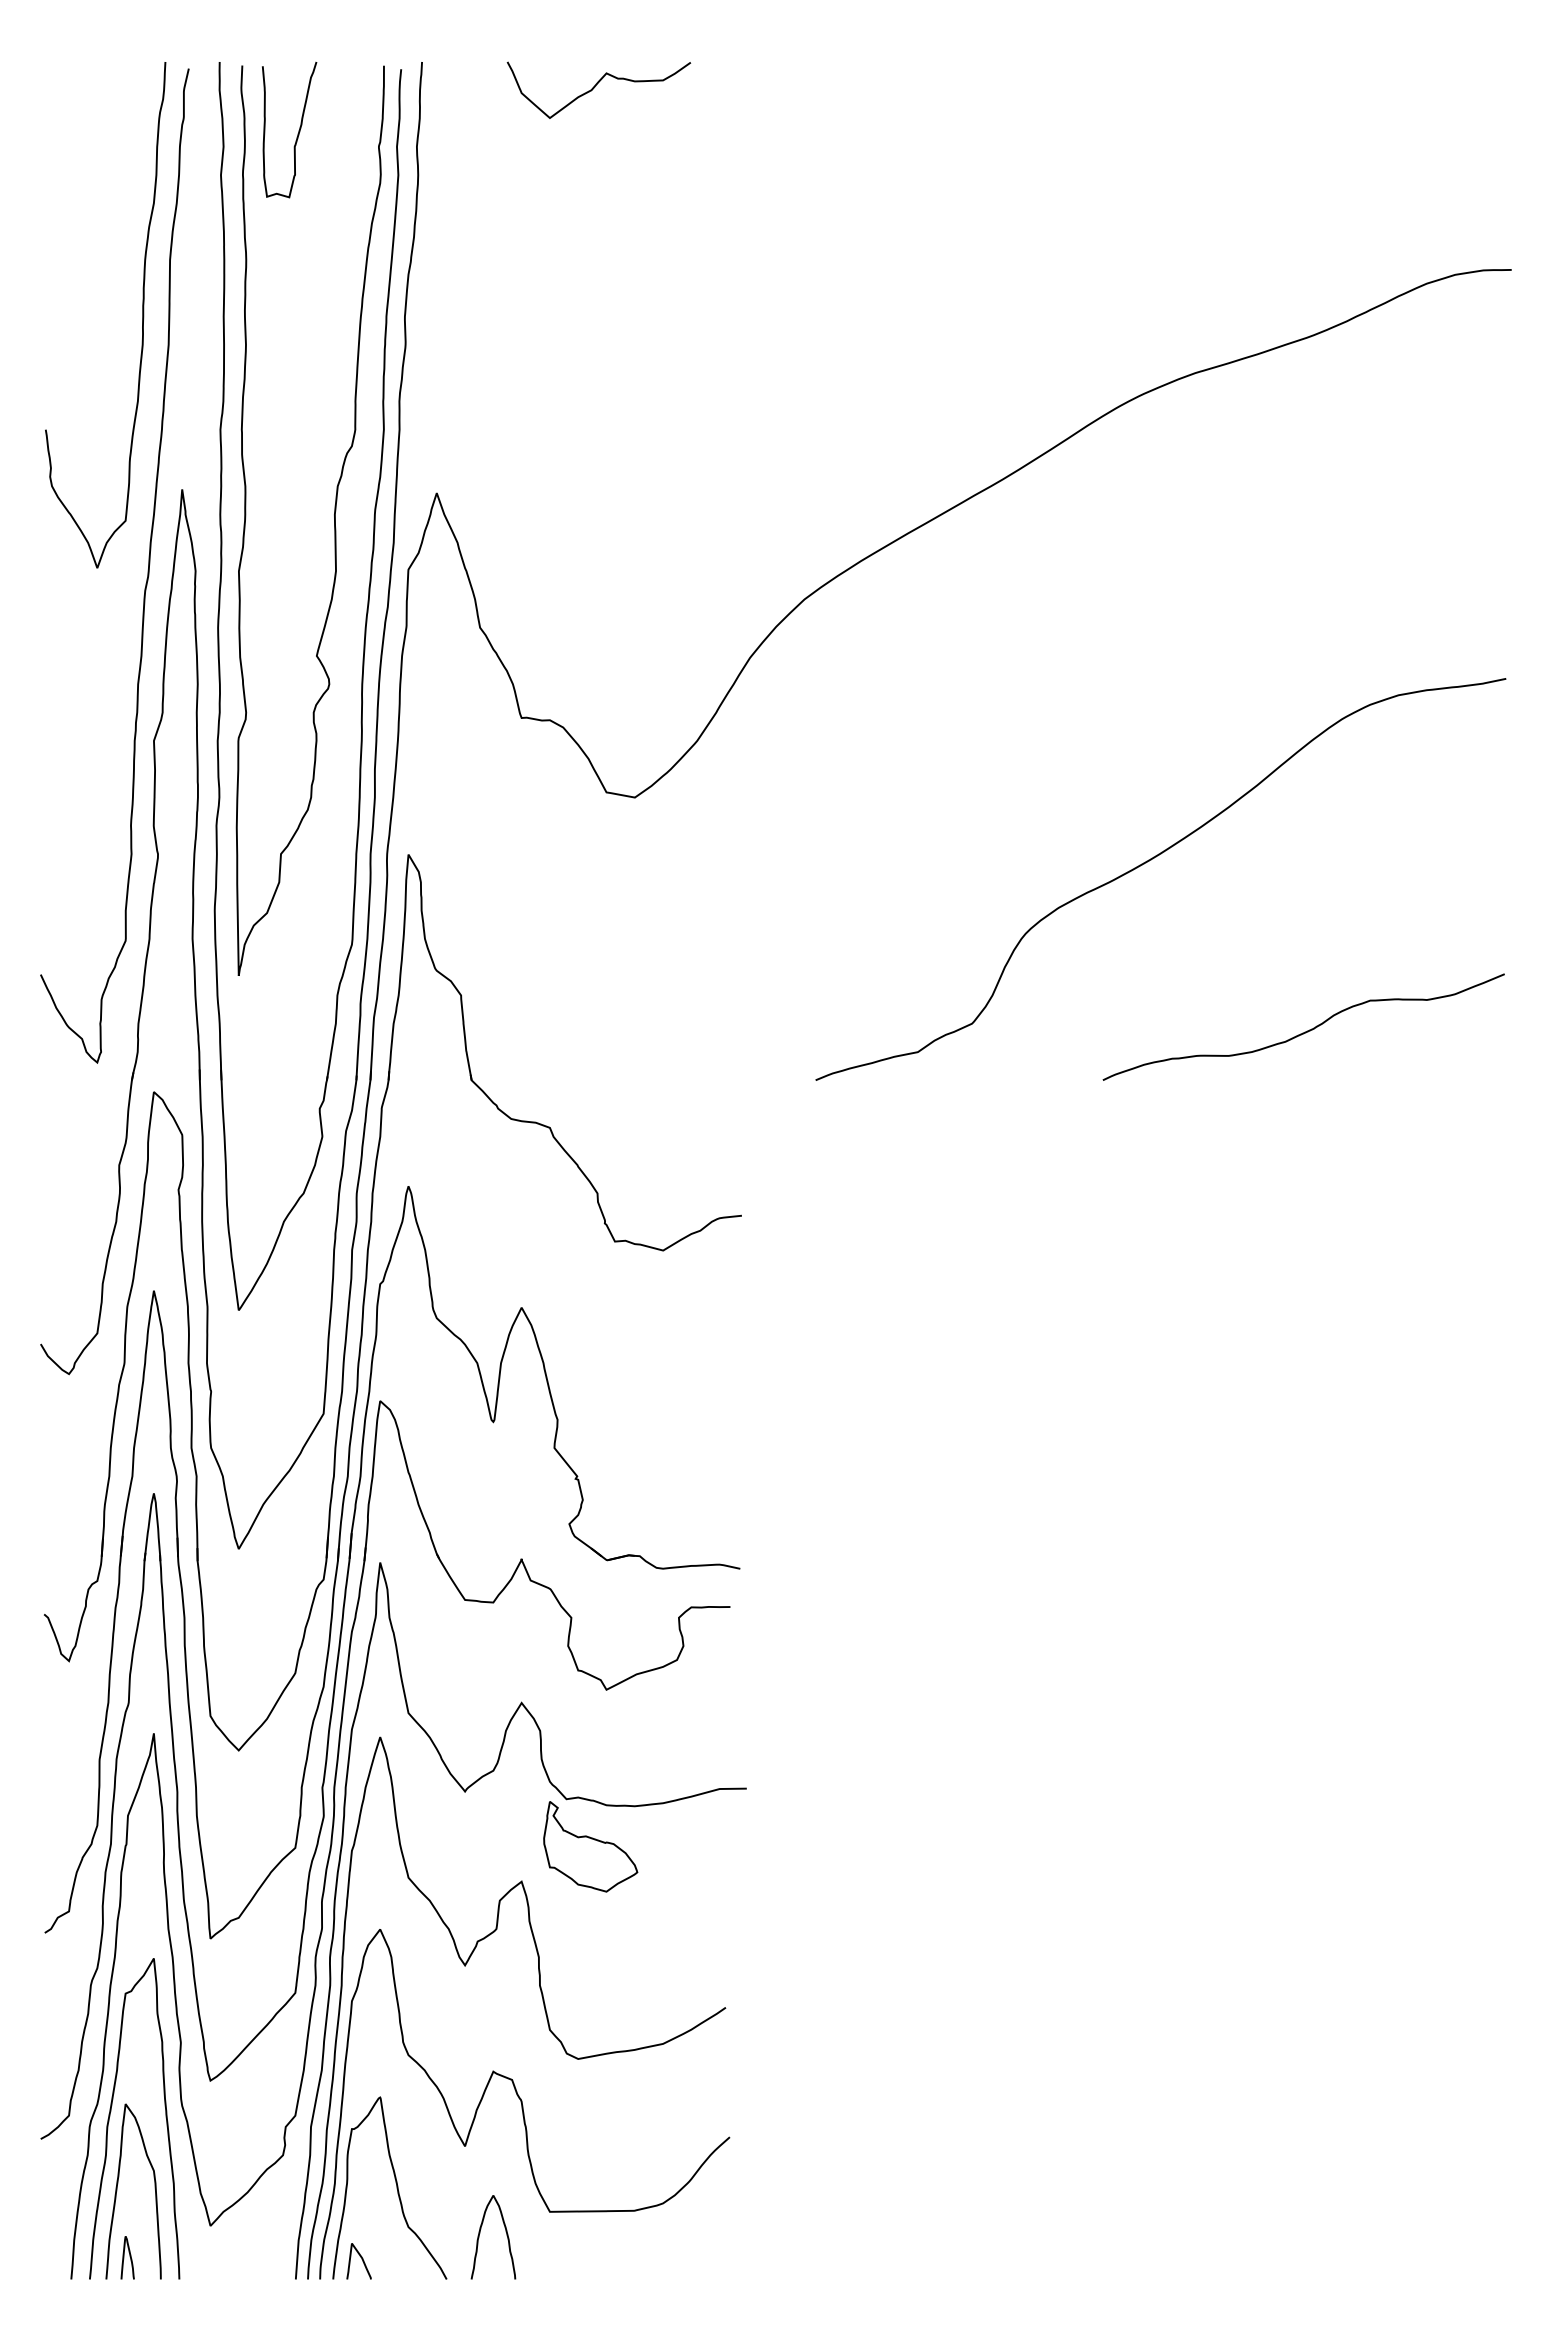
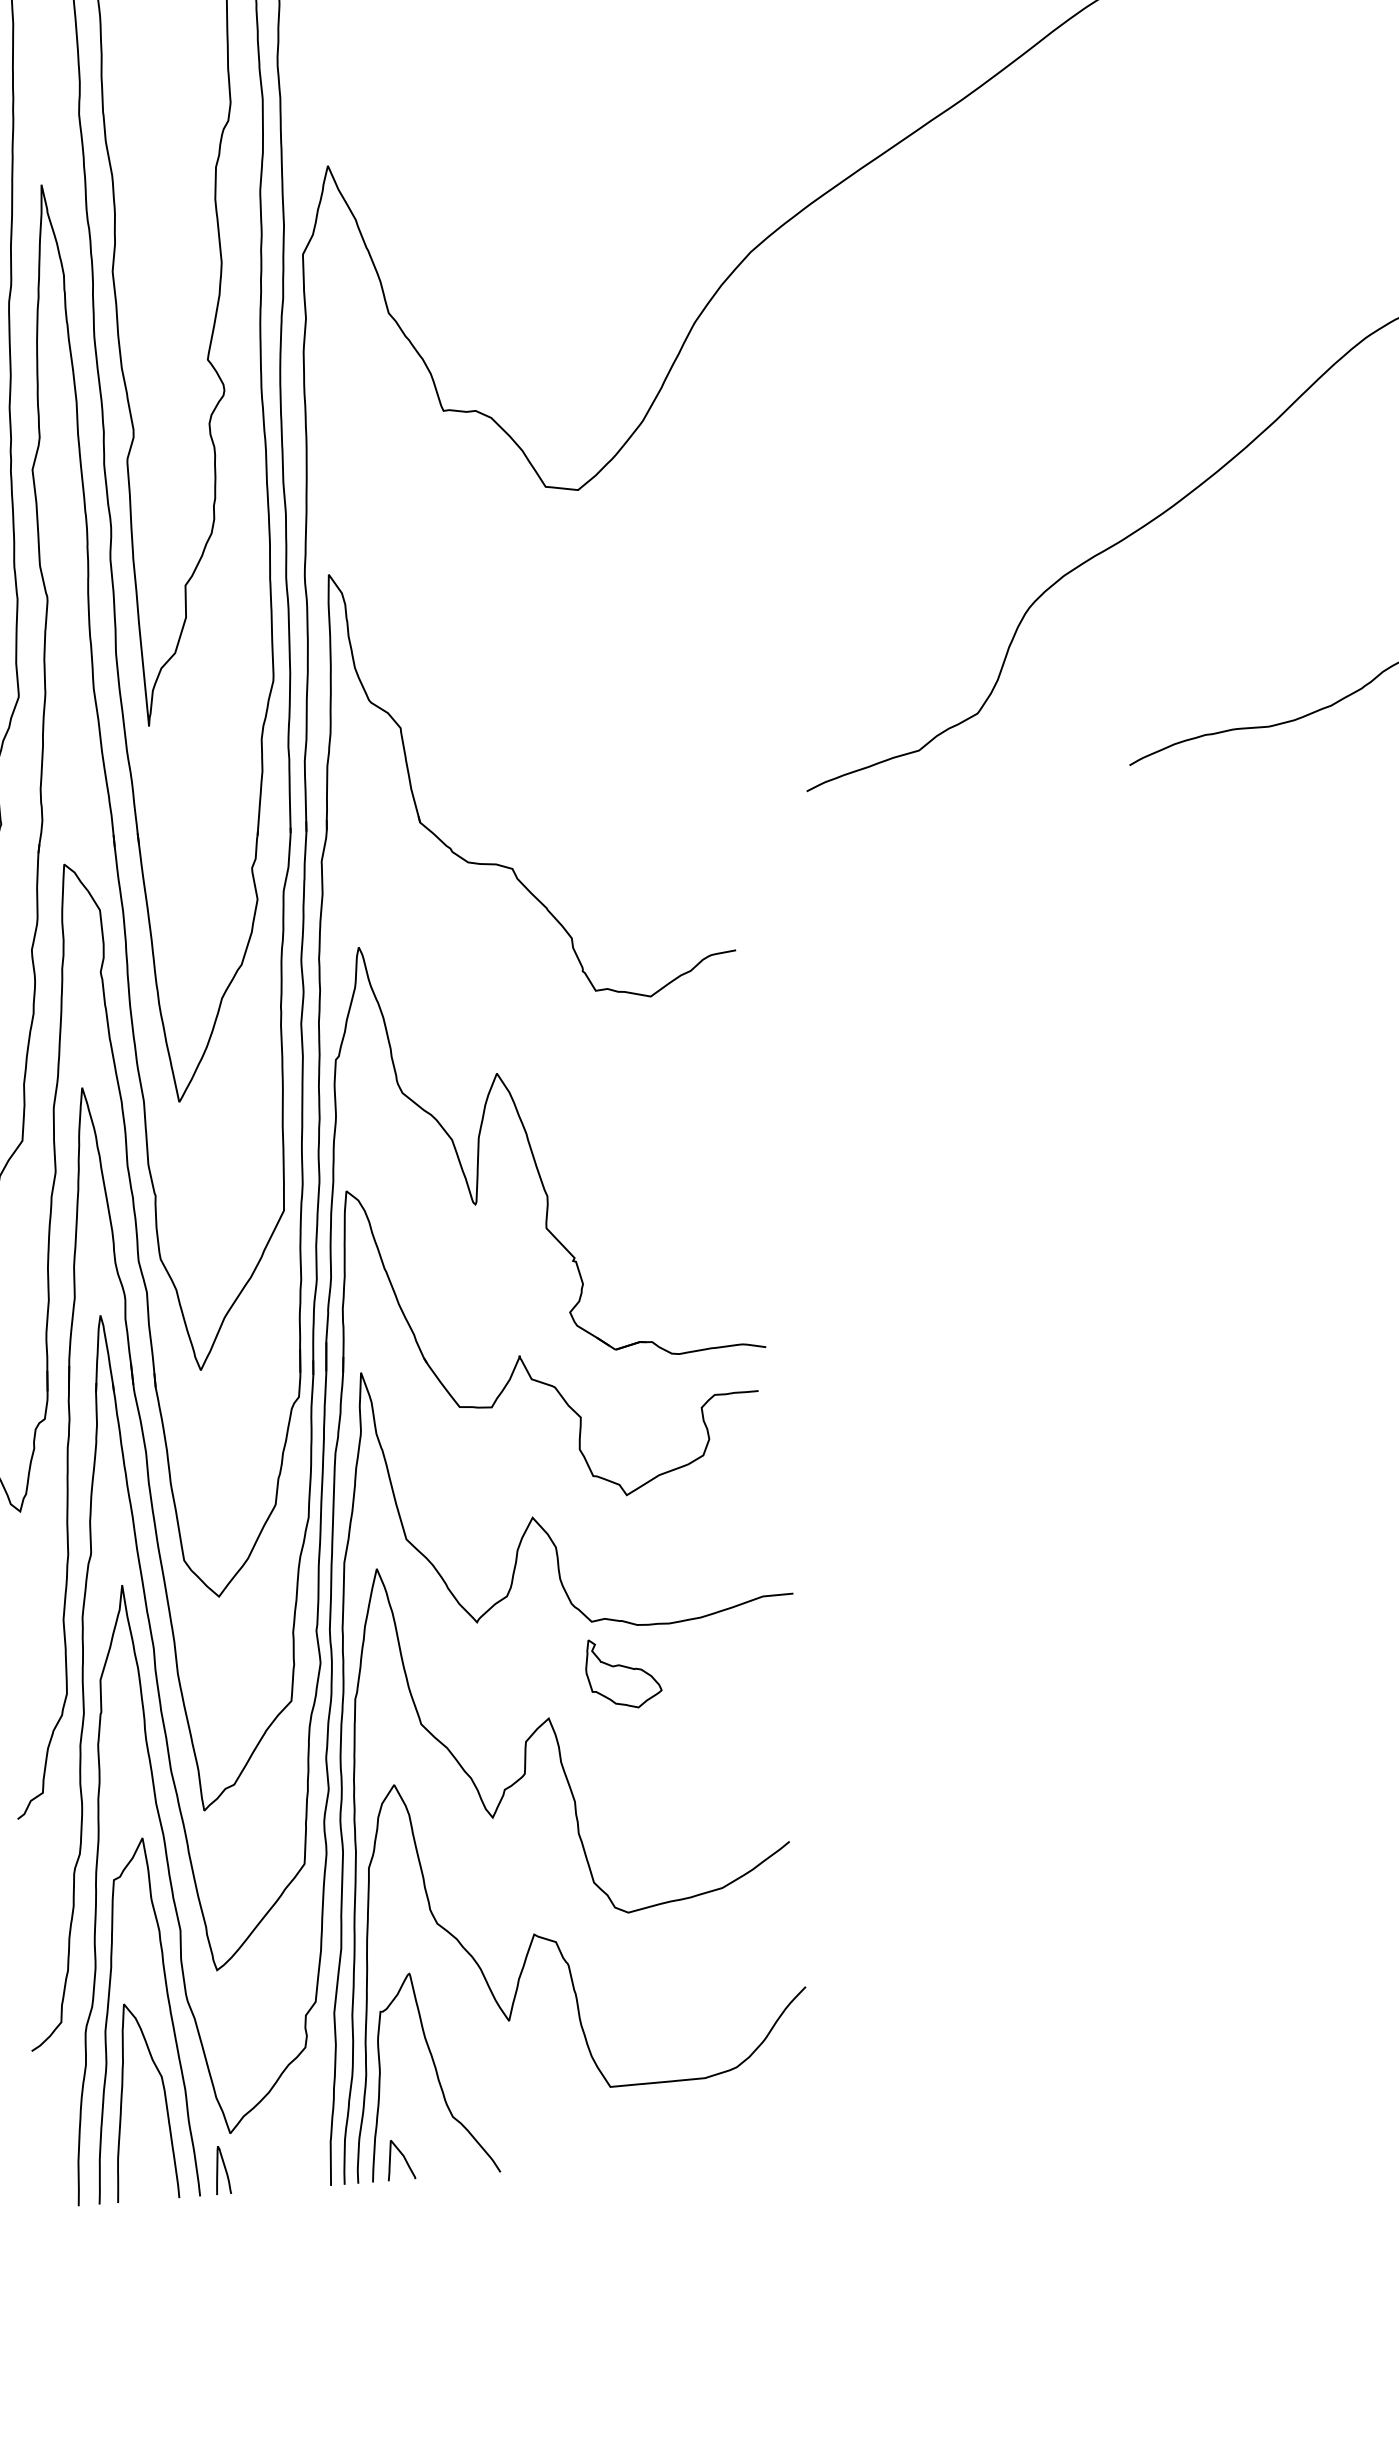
part: (590, 1846) -> (622, 1672), size x0.7
curve: (506, 2235) -> (563, 2117), removed
curve: (129, 2256) -> (224, 2168), moved

